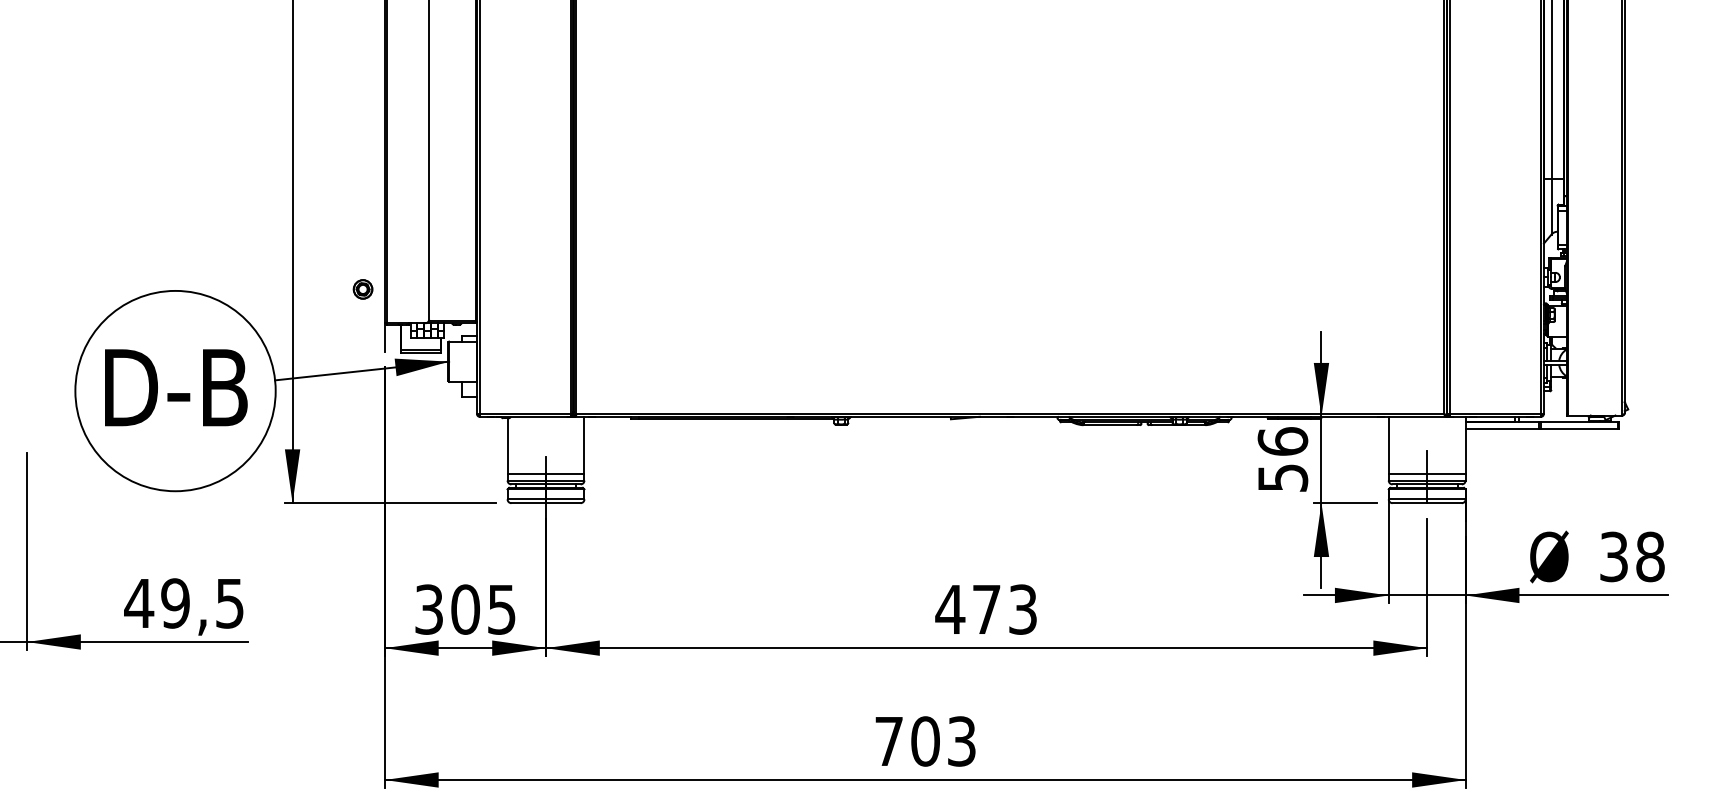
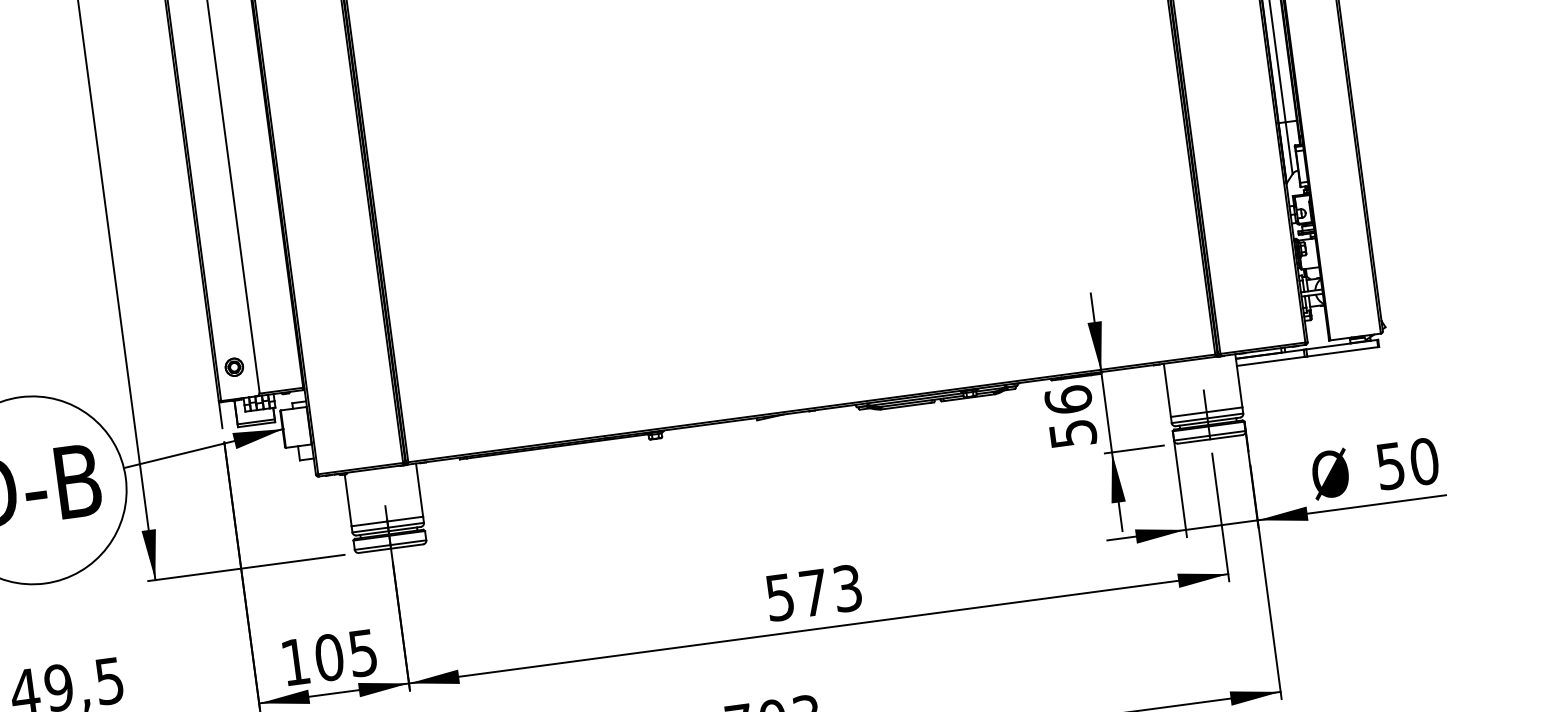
part: (362, 289) -> (233, 367), moved
text: (1632, 556) -> (1407, 463), 38 -> 50
text: (428, 609) -> (294, 662), 305 -> 105
text: (950, 609) -> (780, 597), 473 -> 573

